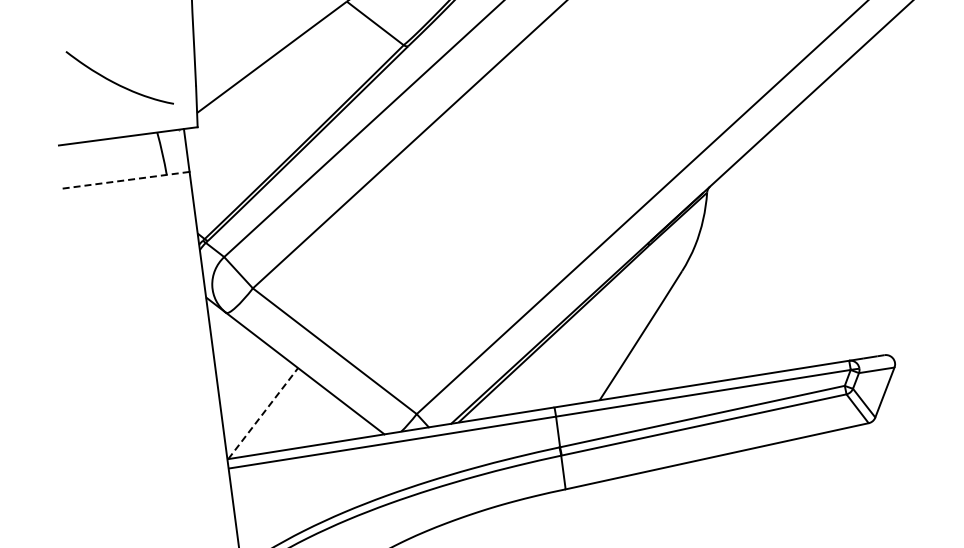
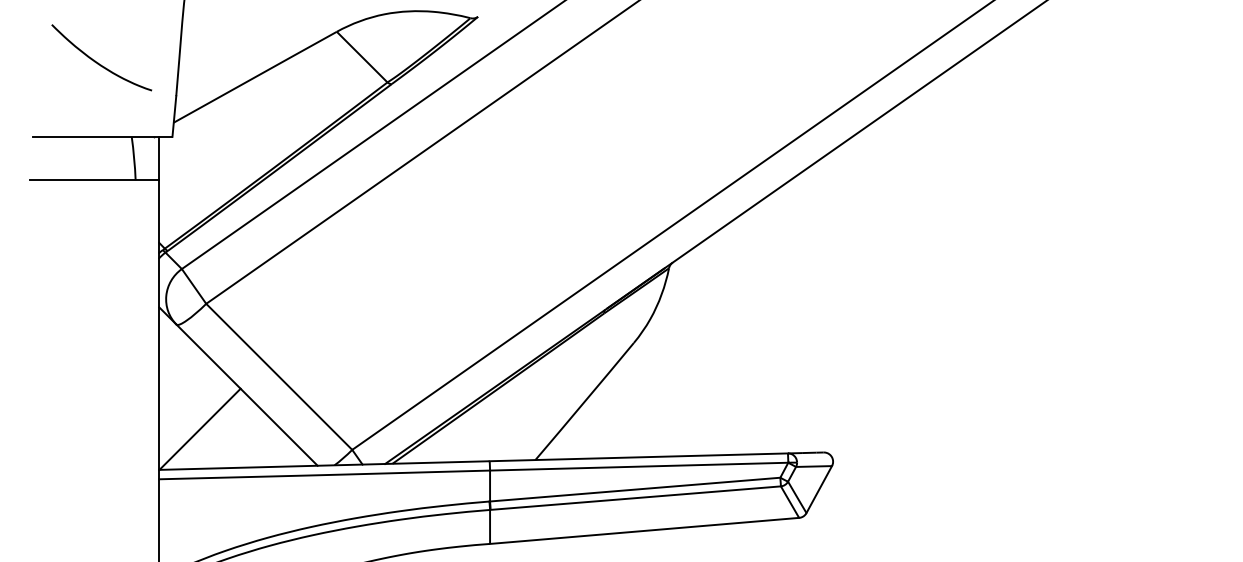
curve: (117, 83) -> (98, 62), moved
line: (125, 180) -> (93, 180), dashed -> solid
line: (263, 412) -> (200, 428), dashed -> solid

